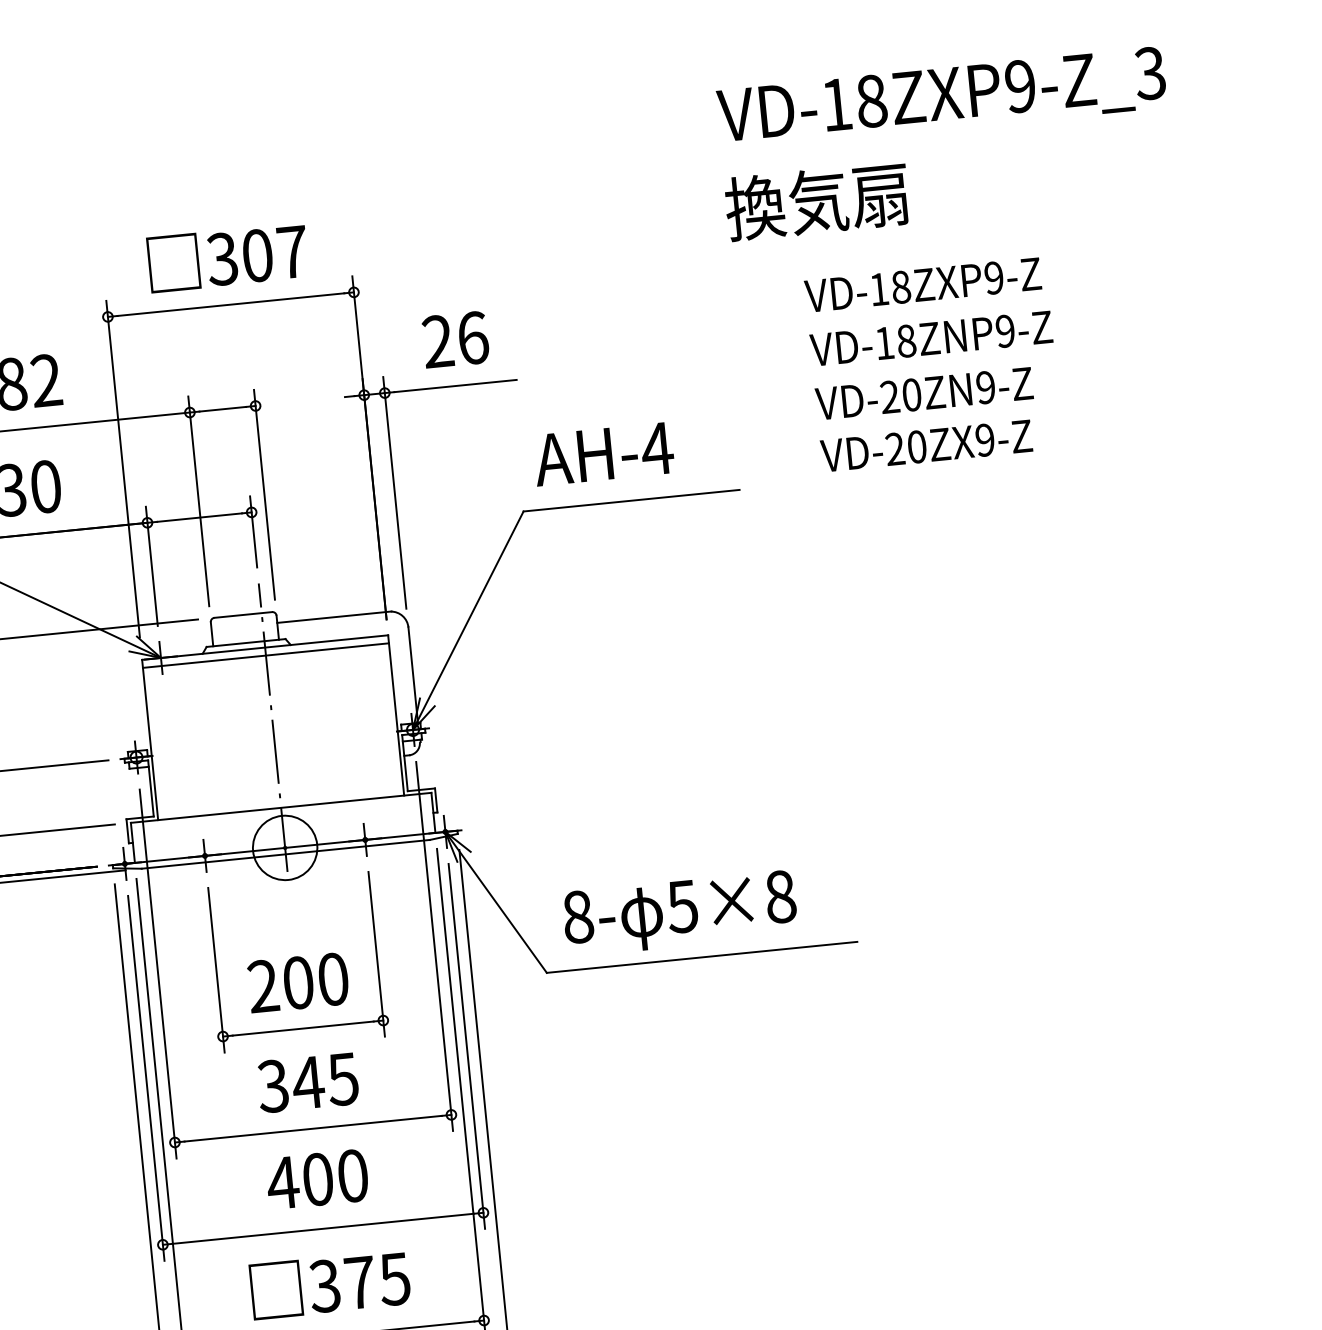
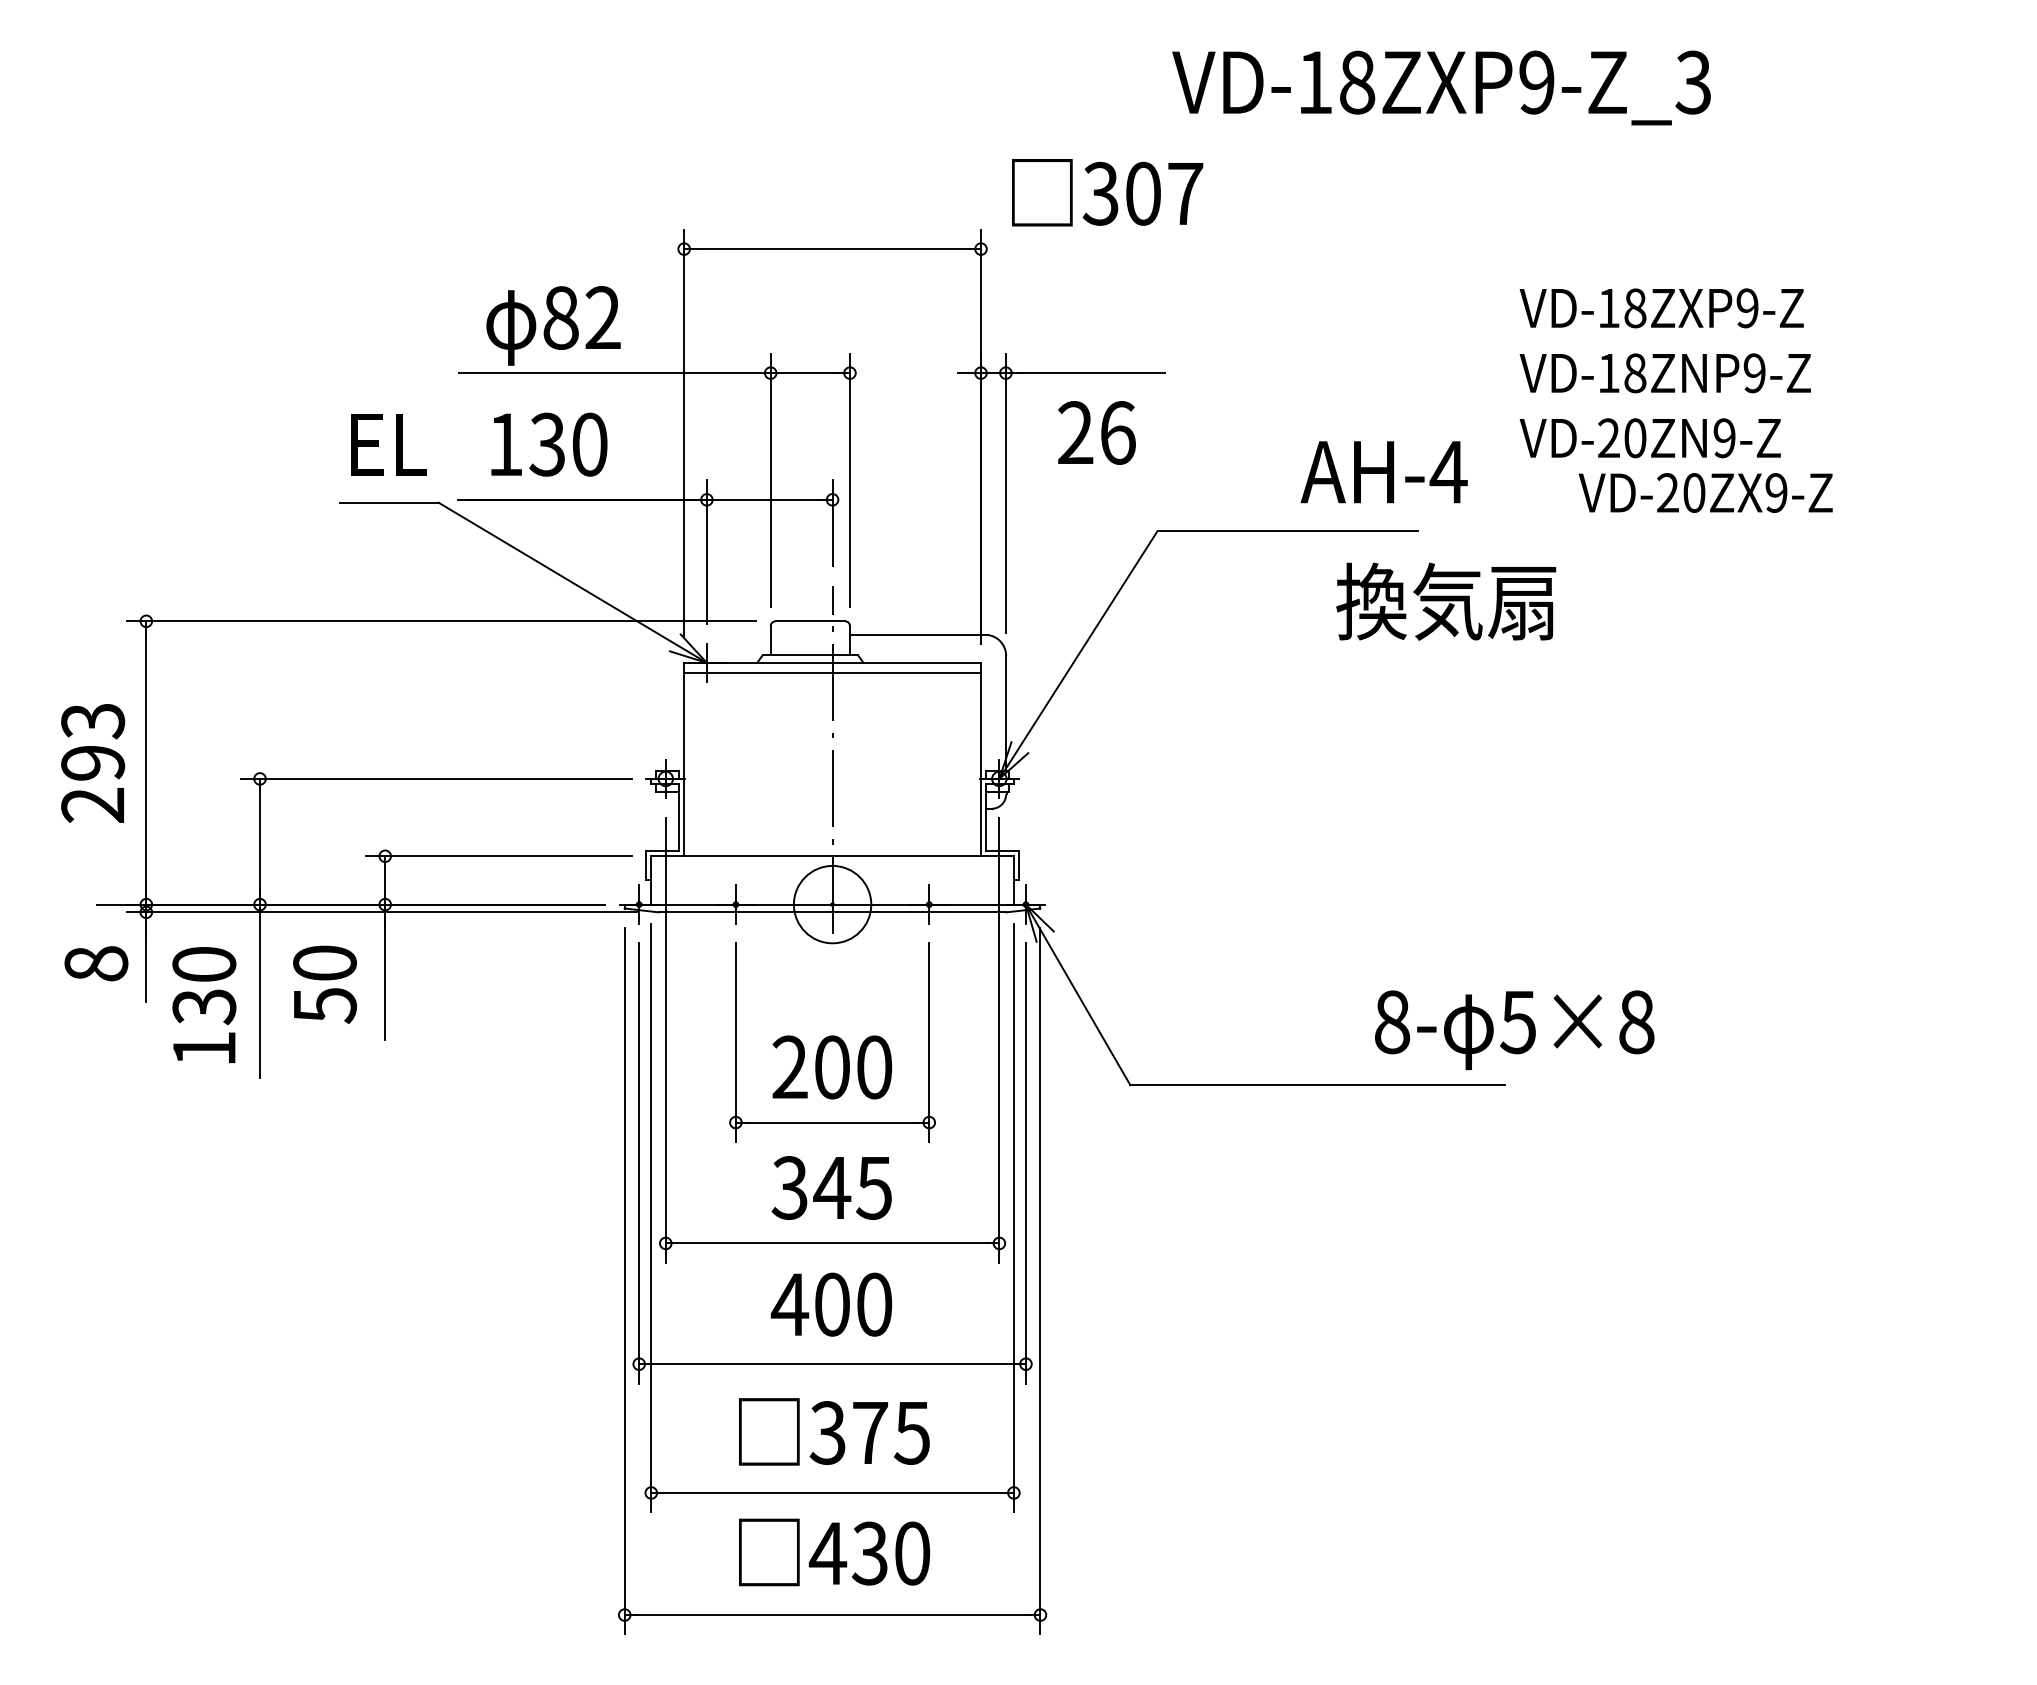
text: (941, 98) -> (1441, 87), moved
text: (817, 201) -> (1446, 601), moved
text: (227, 257) -> (1107, 192), moved
text: (455, 339) -> (1096, 432), moved
text: (926, 445) -> (1705, 492), moved
text: (603, 454) -> (1383, 472), moved
text: (680, 913) -> (1514, 1030), moved

